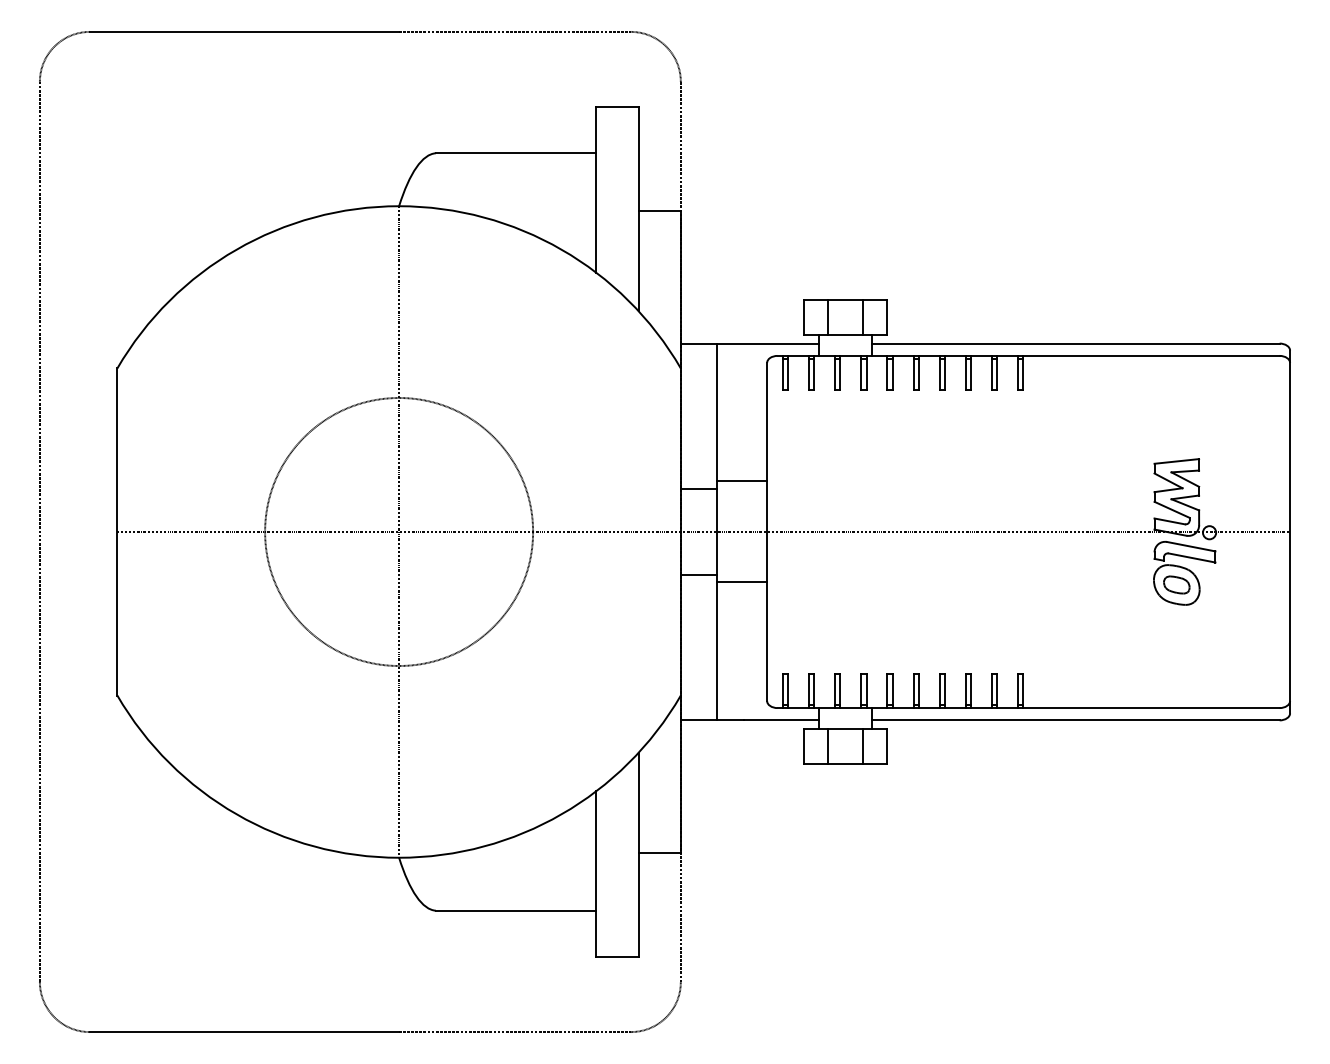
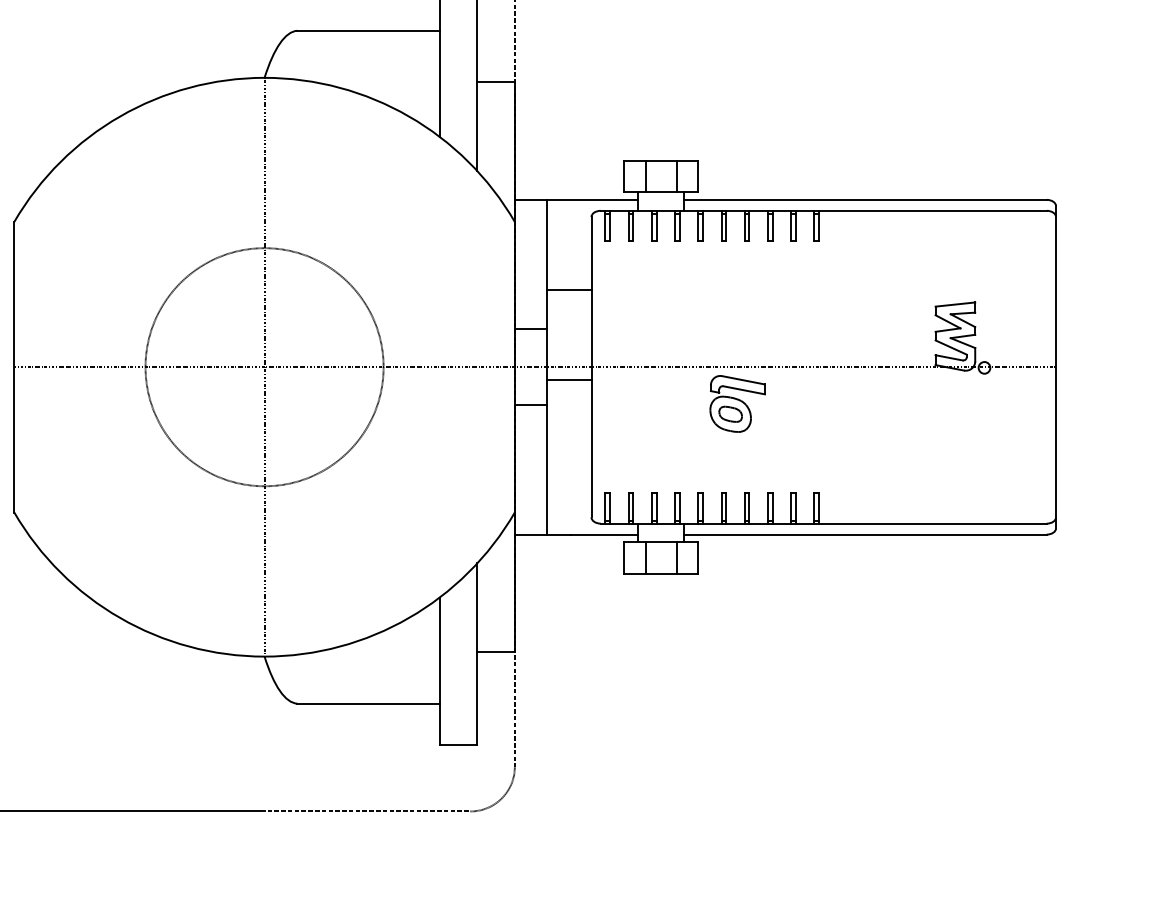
line: (742, 481) -> (569, 290), moved
part: (1184, 573) -> (737, 404), moved
line: (742, 582) -> (569, 380), moved

